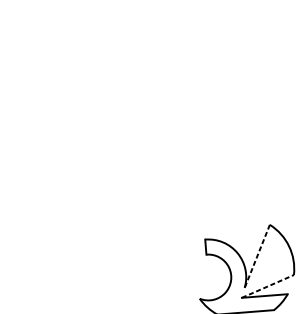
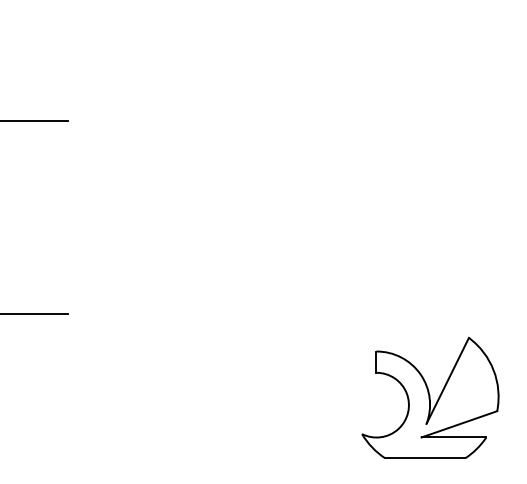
line: (257, 256) -> (447, 380), dashed -> solid
line: (268, 286) -> (459, 424), dashed -> solid

